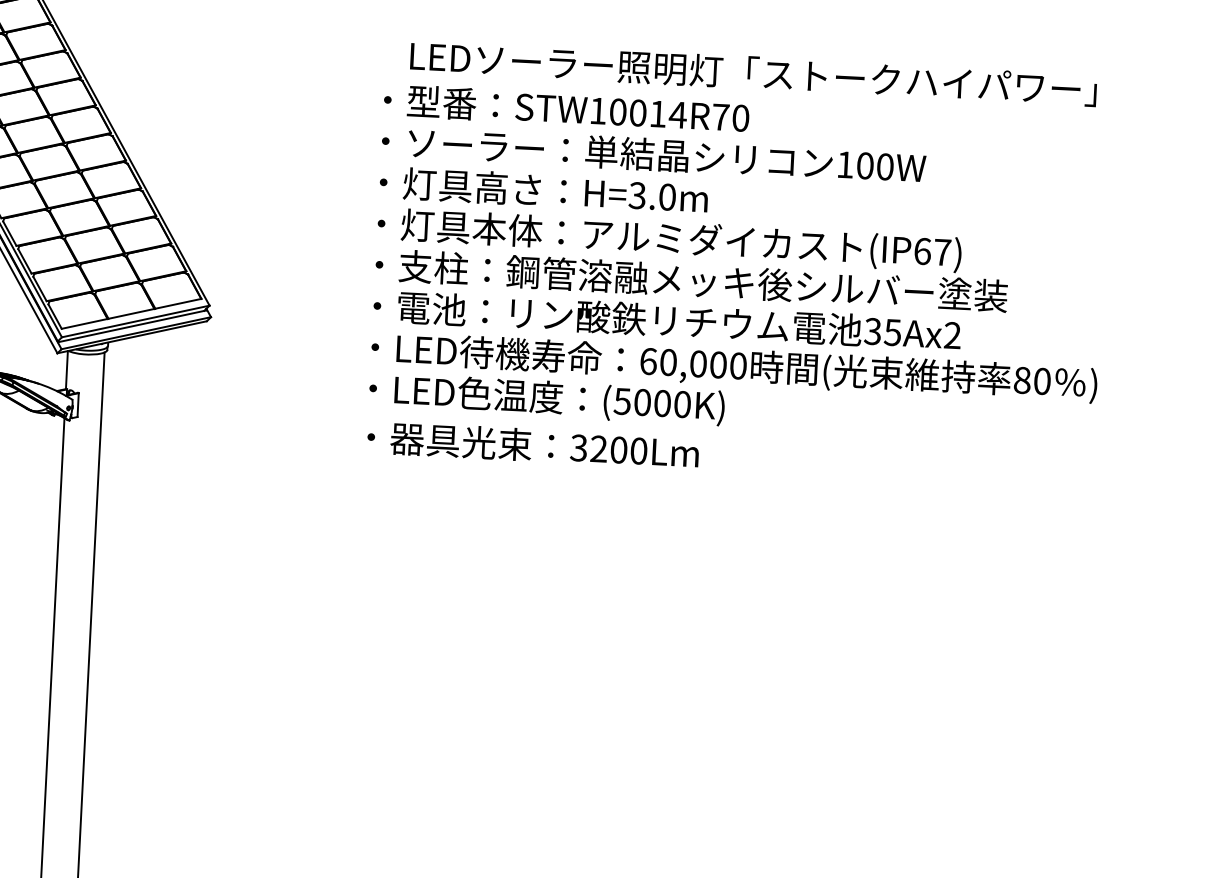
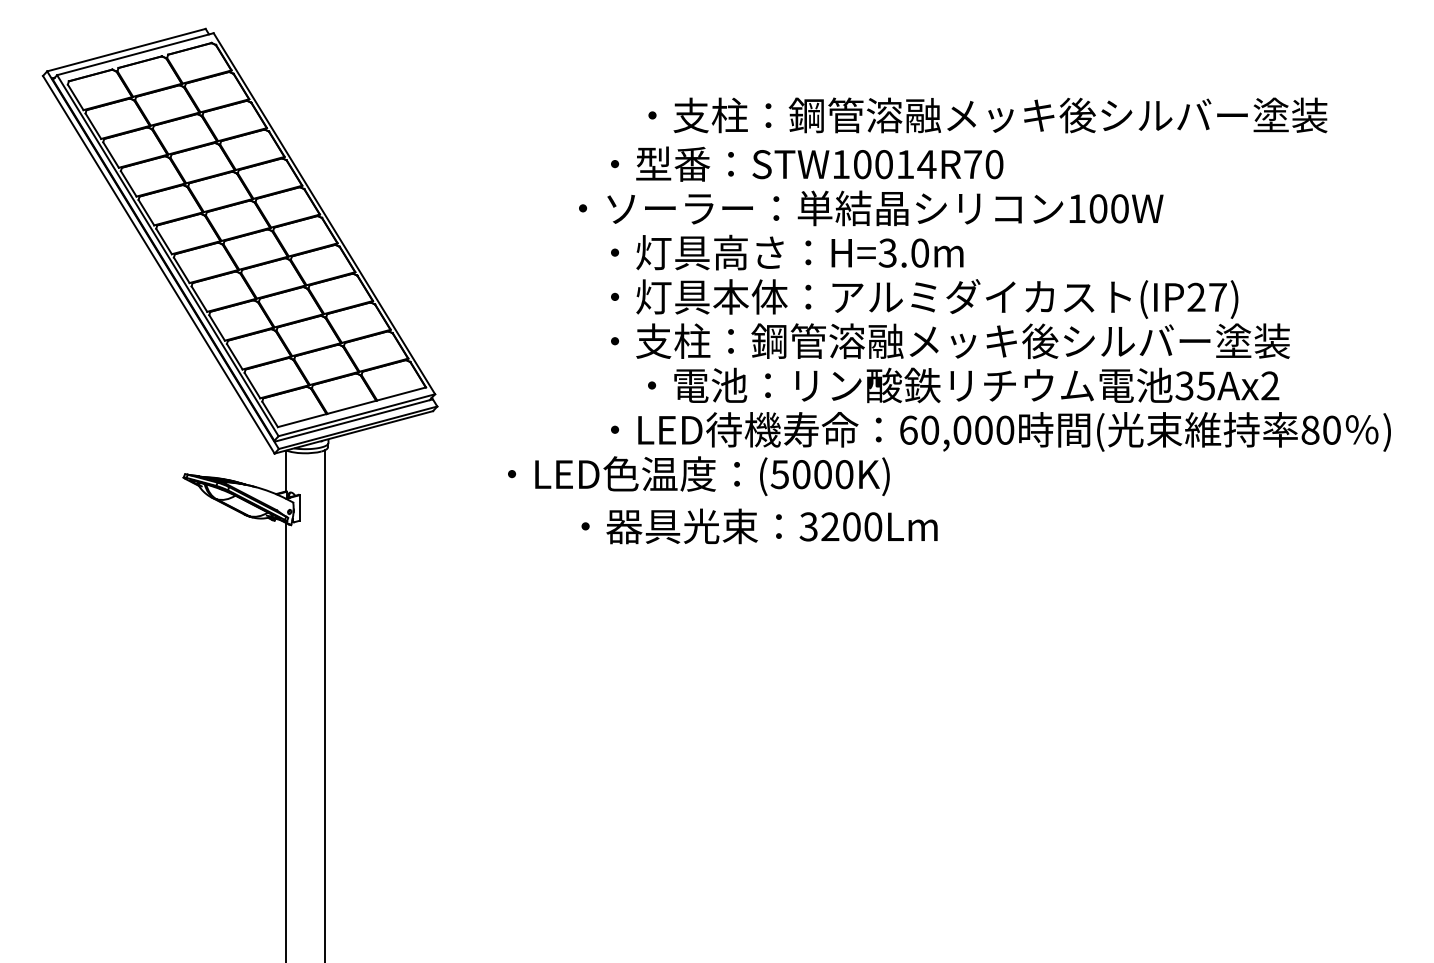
text: (753, 73) -> (1005, 115), LEDソーラー照明灯「ストークハイパワー」 -> ・支柱：鋼管溶融メッキ後シルバー塗装
text: (654, 154) -> (871, 208), moved
text: (922, 251) -> (1196, 297), (IP67) -> (IP27)
text: (667, 320) -> (963, 385), moved
text: (546, 399) -> (698, 476), moved
text: (533, 445) -> (759, 526), moved

